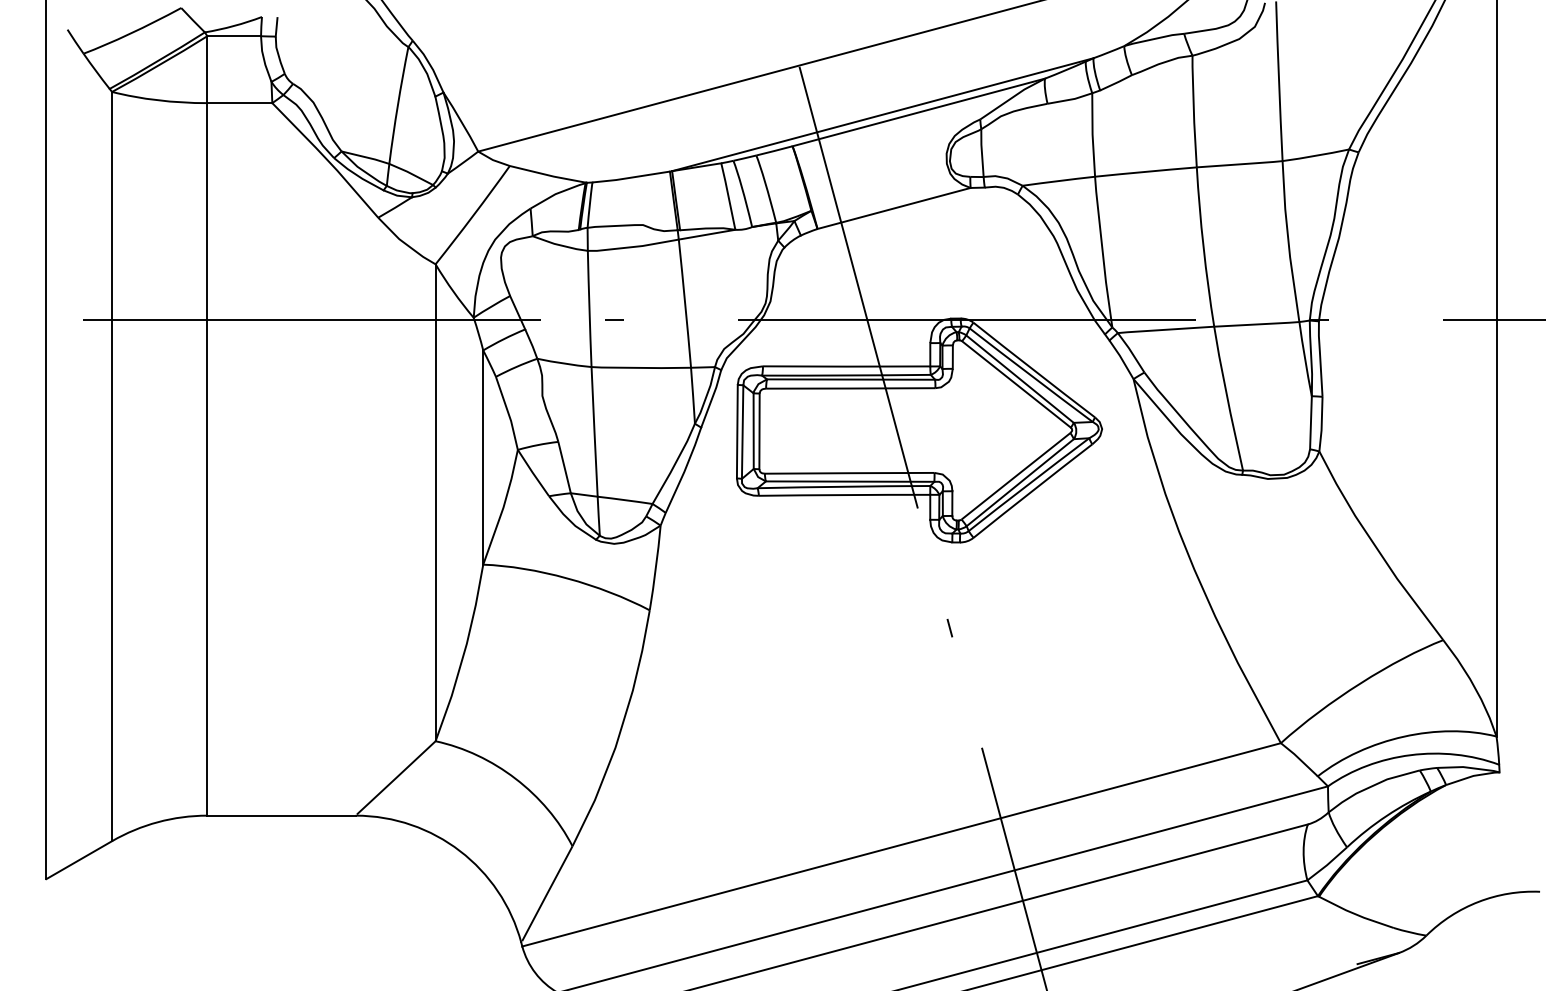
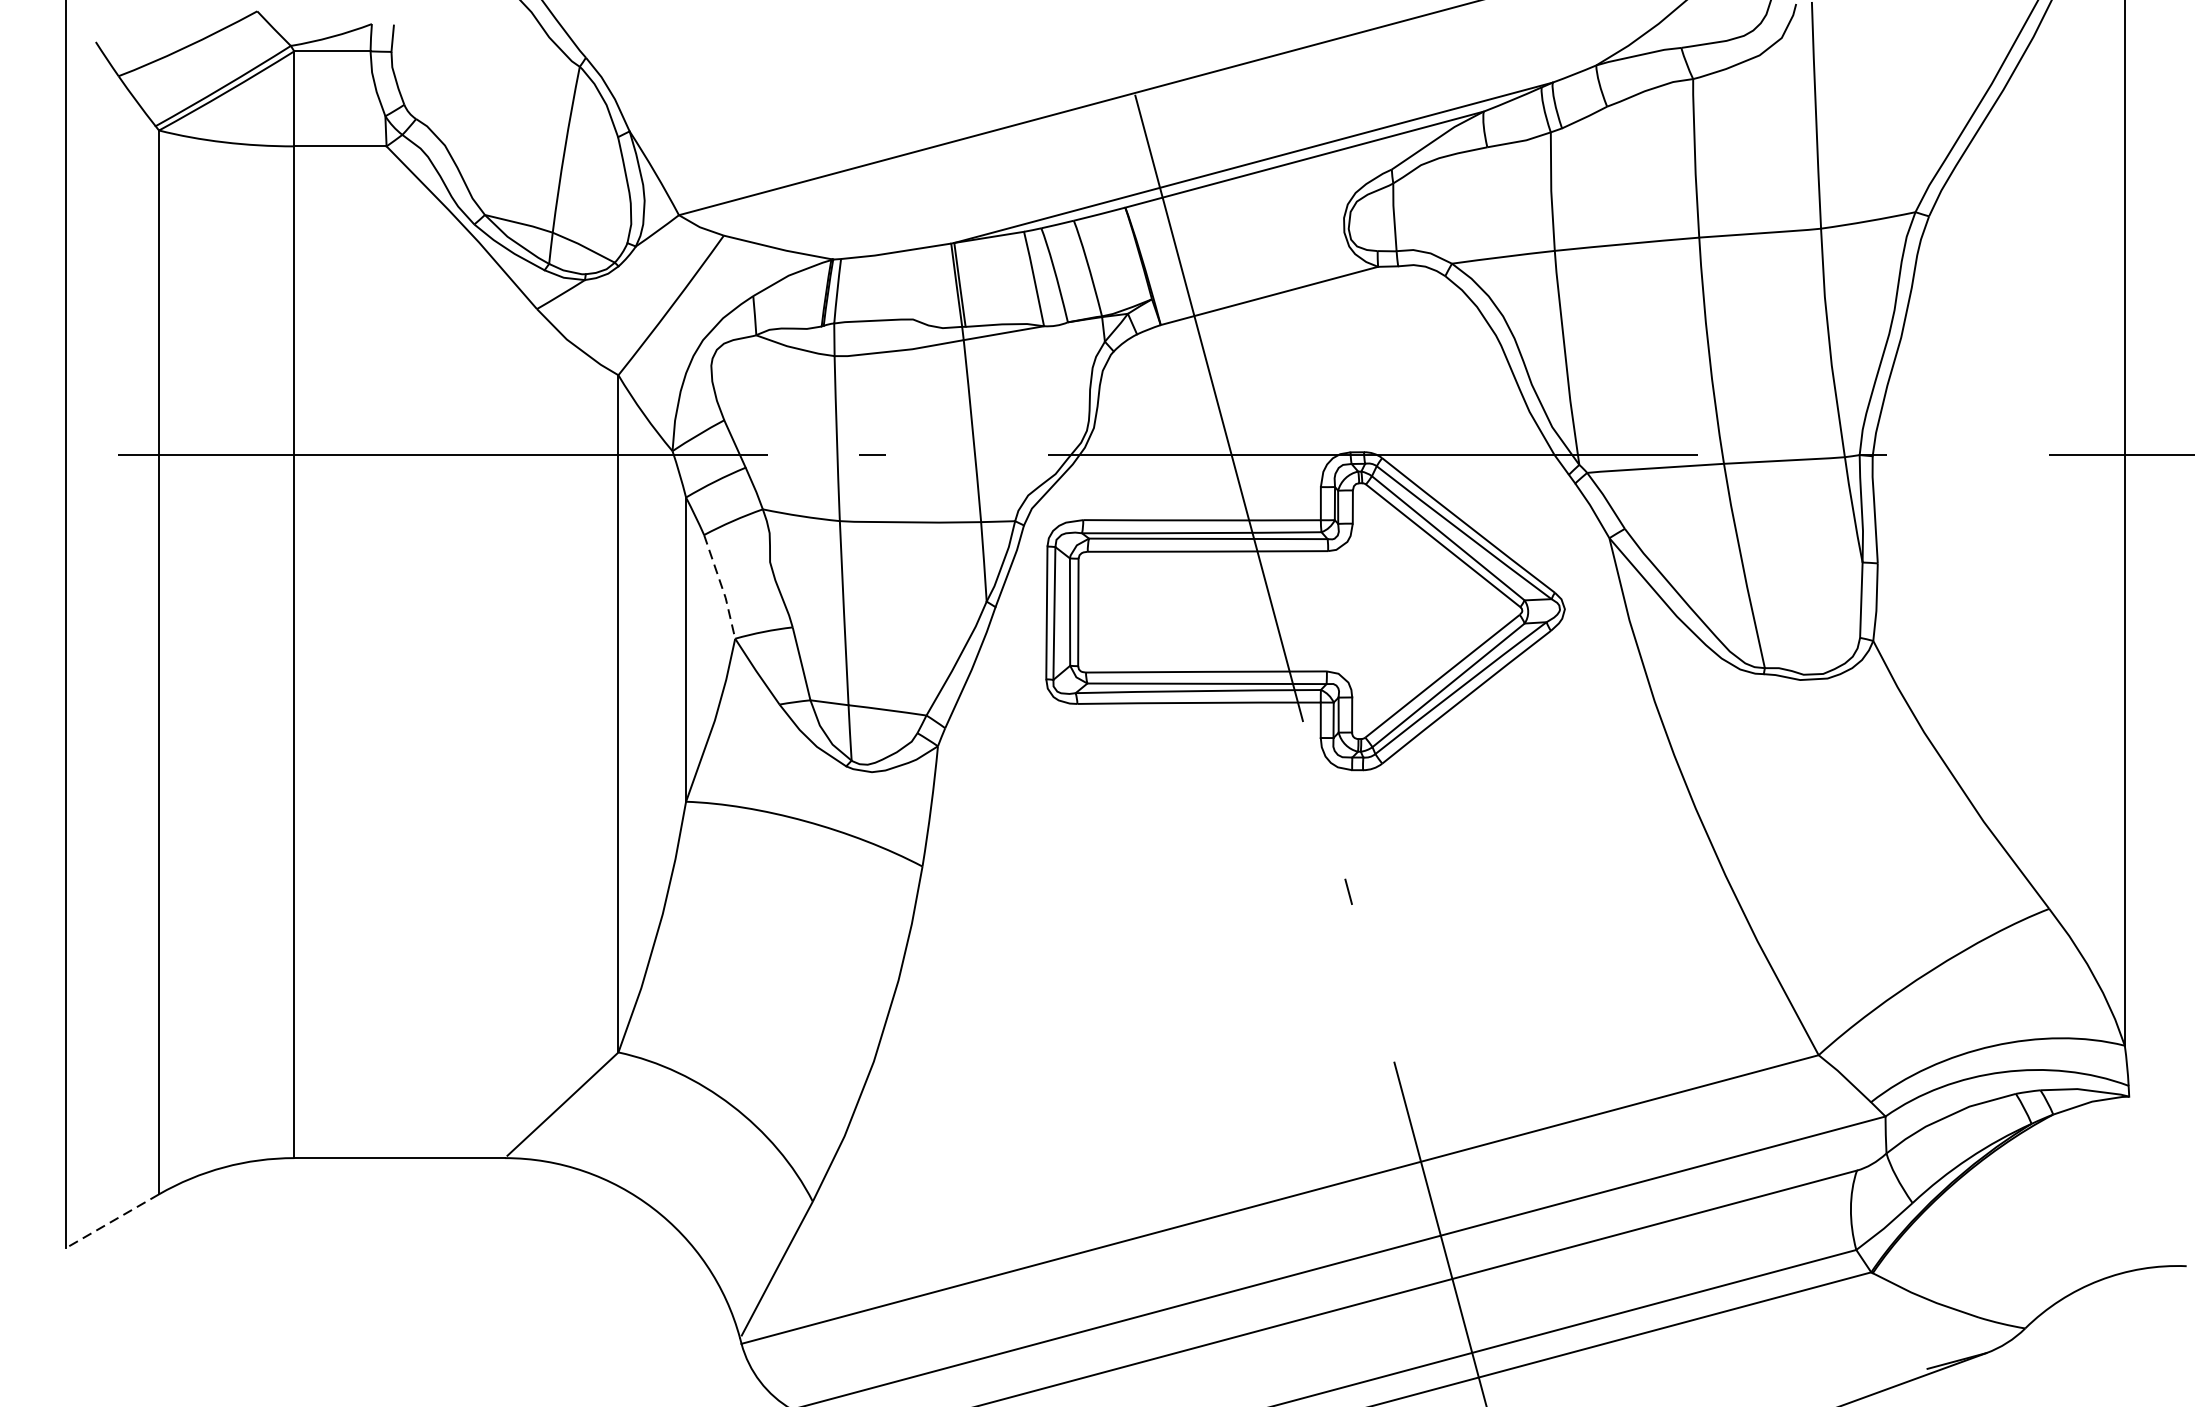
line: (508, 413) -> (721, 587), solid -> dashed
line: (79, 860) -> (112, 1221), solid -> dashed

